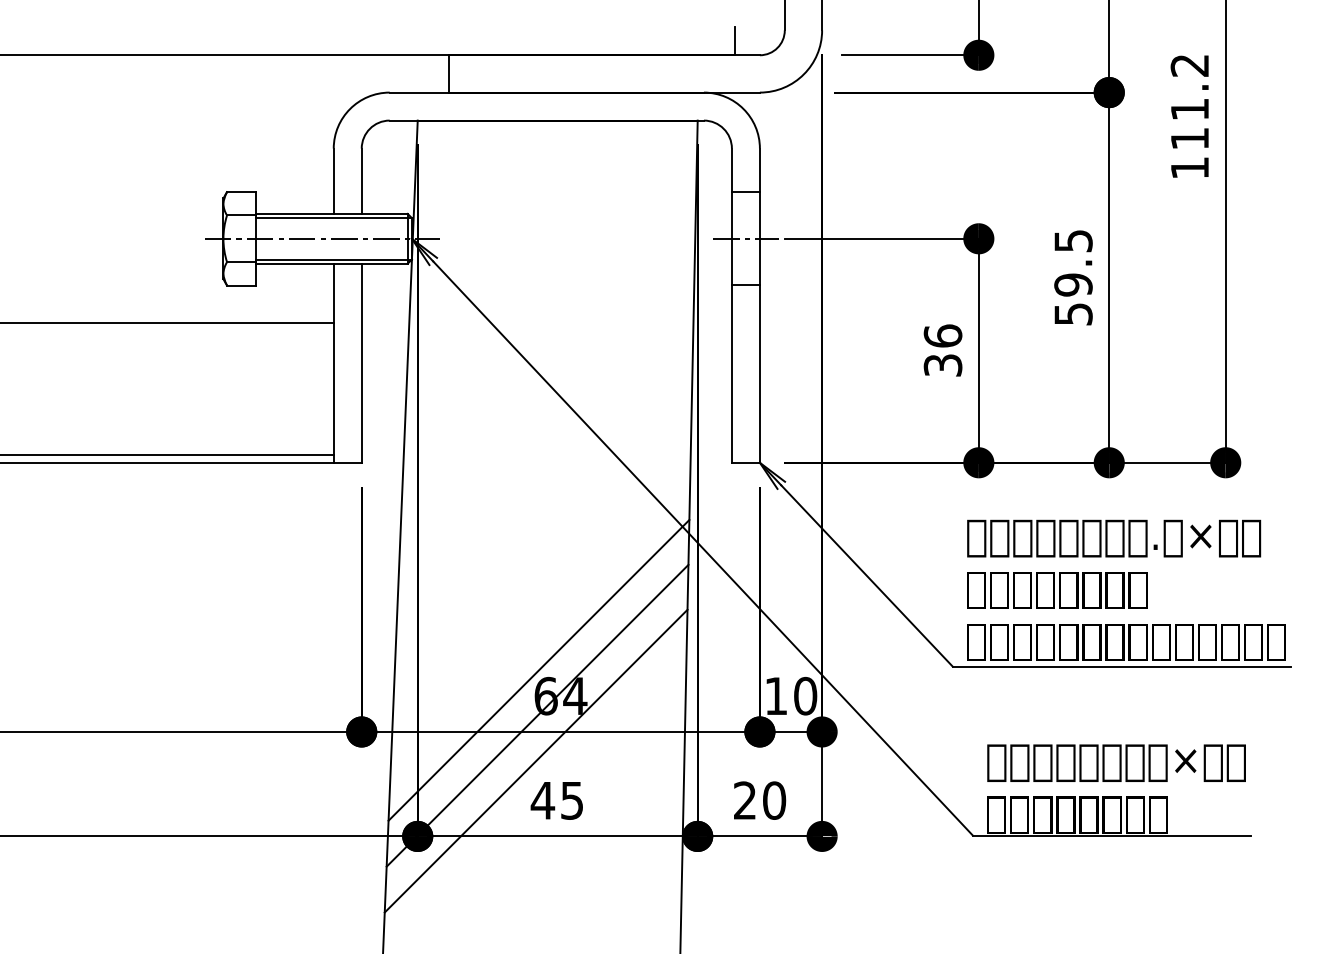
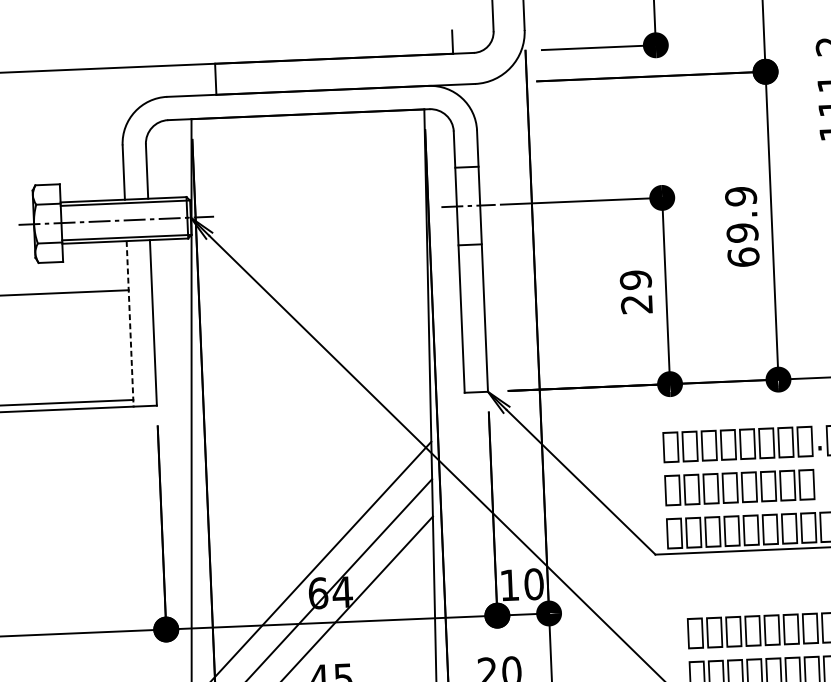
text: (1073, 277) -> (742, 226), 59.5 -> 69.9
text: (942, 350) -> (635, 292), 36 -> 29
line: (333, 363) -> (129, 324), solid -> dashed

